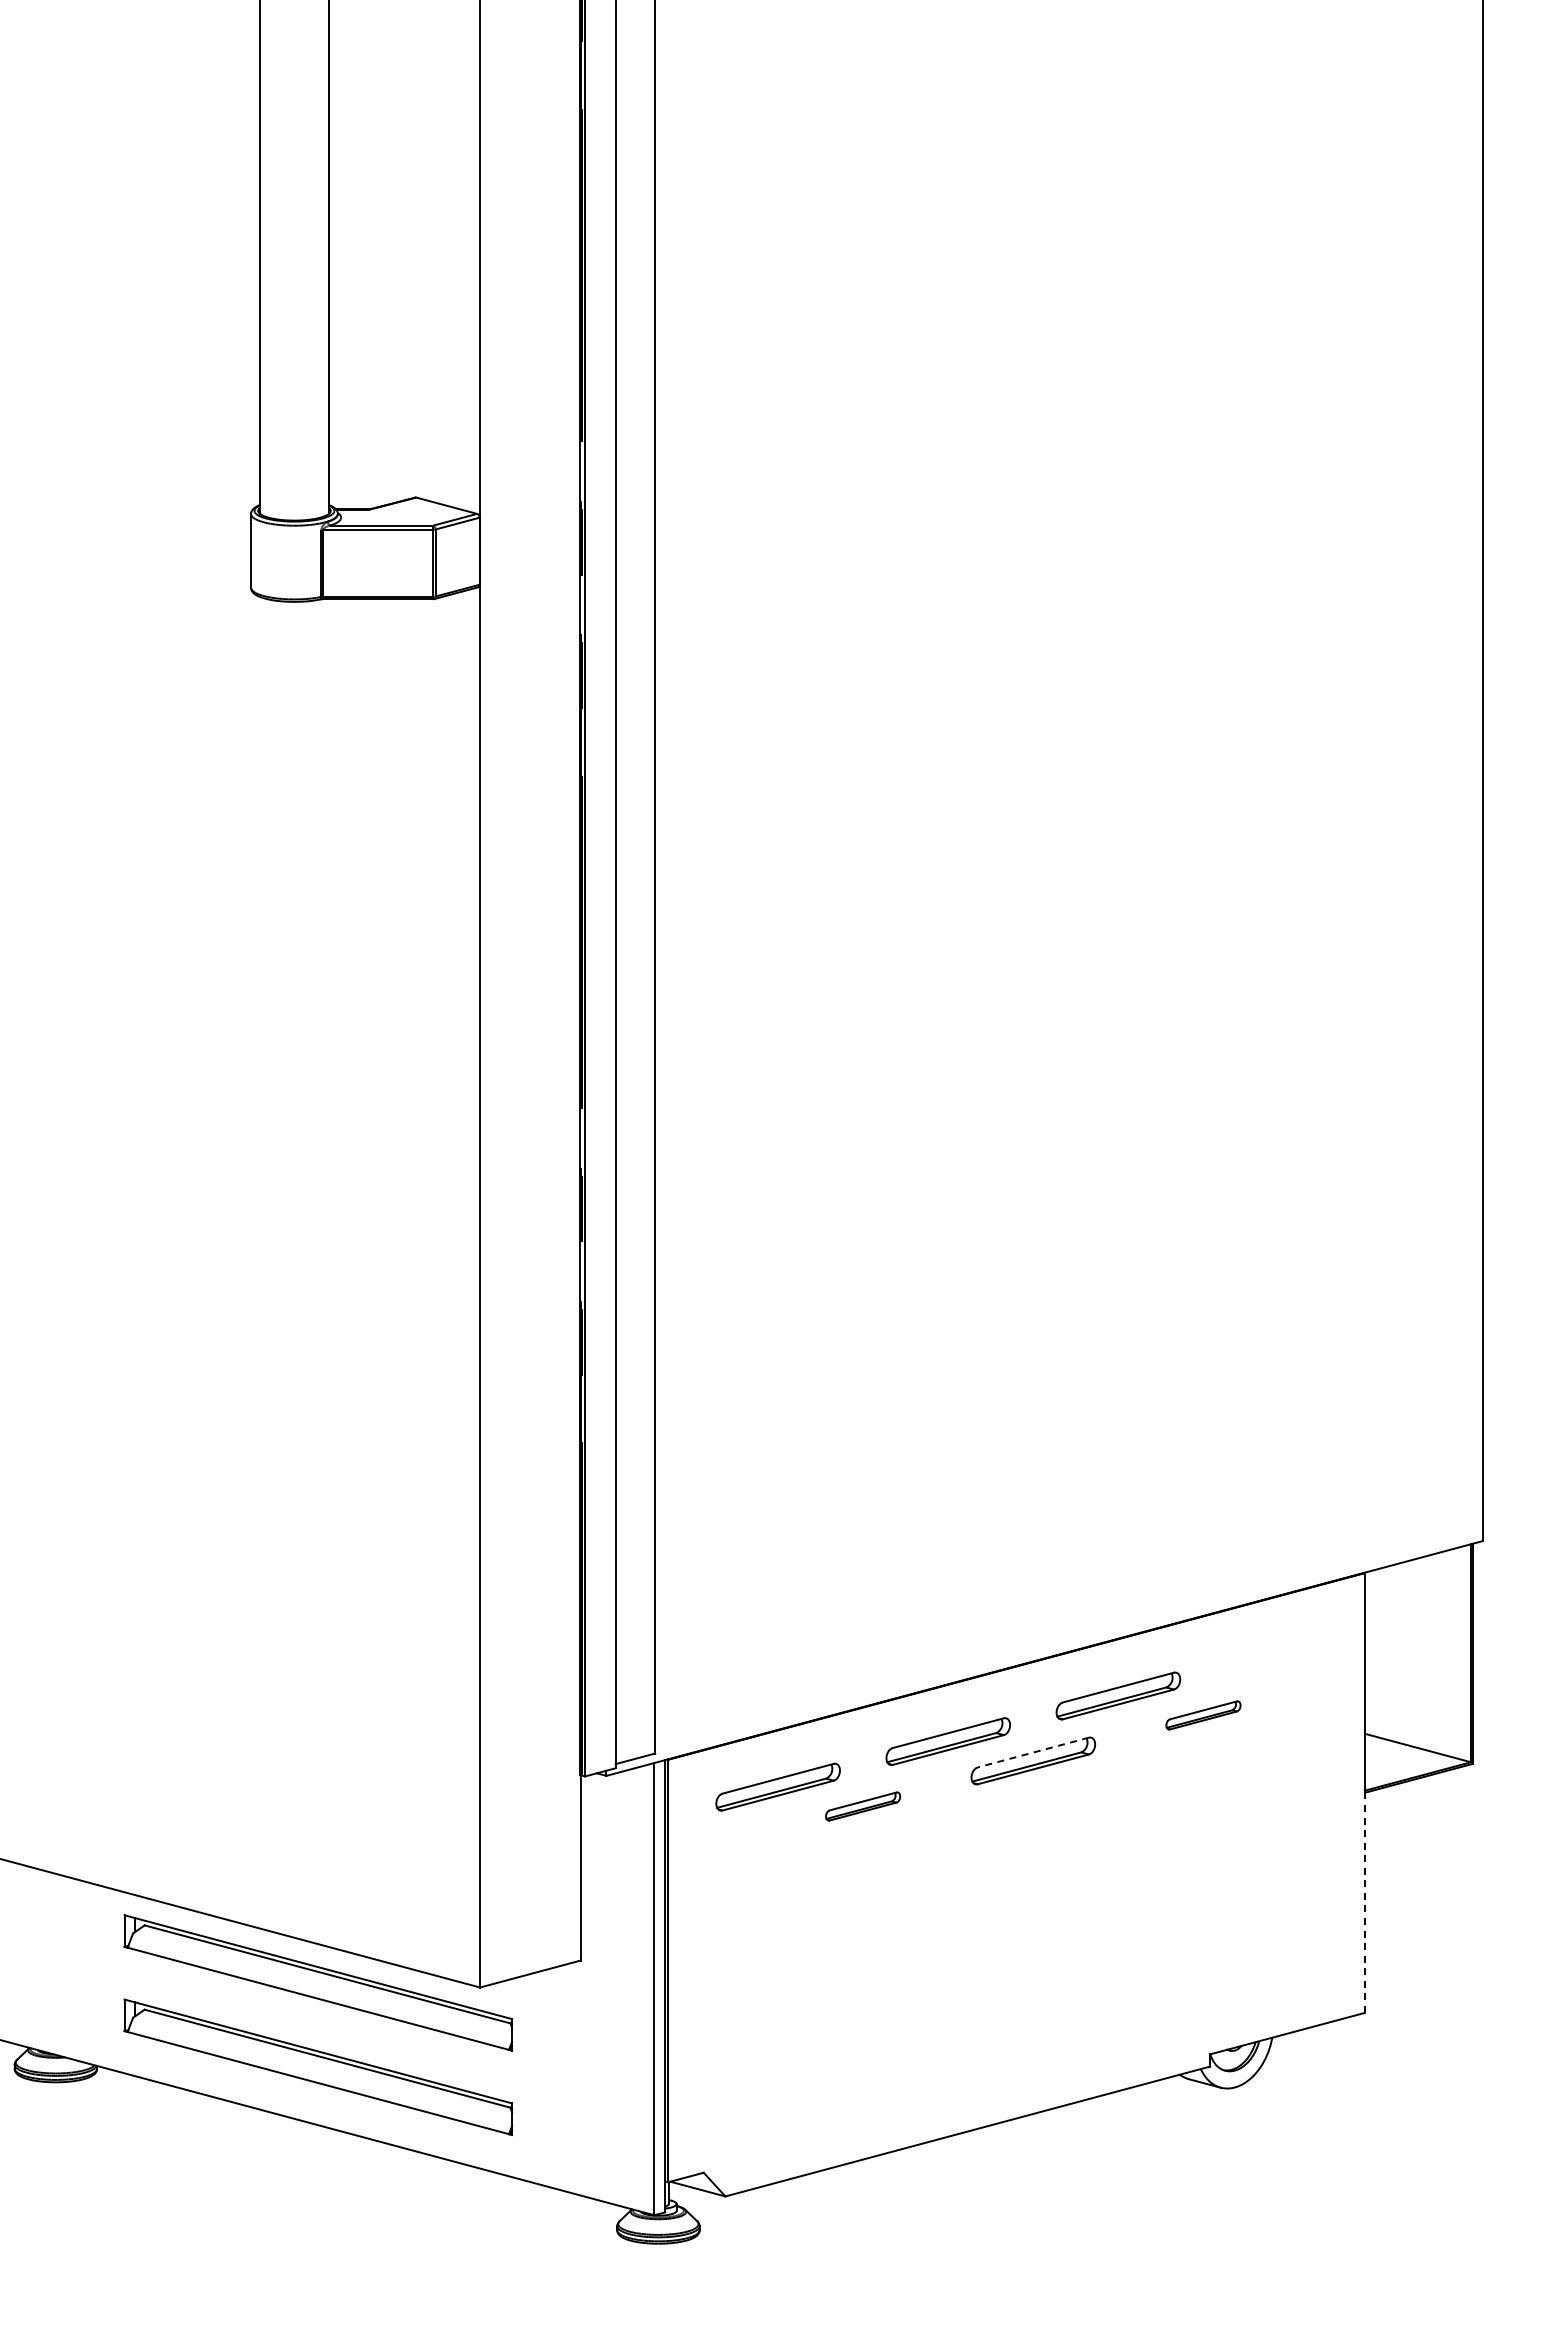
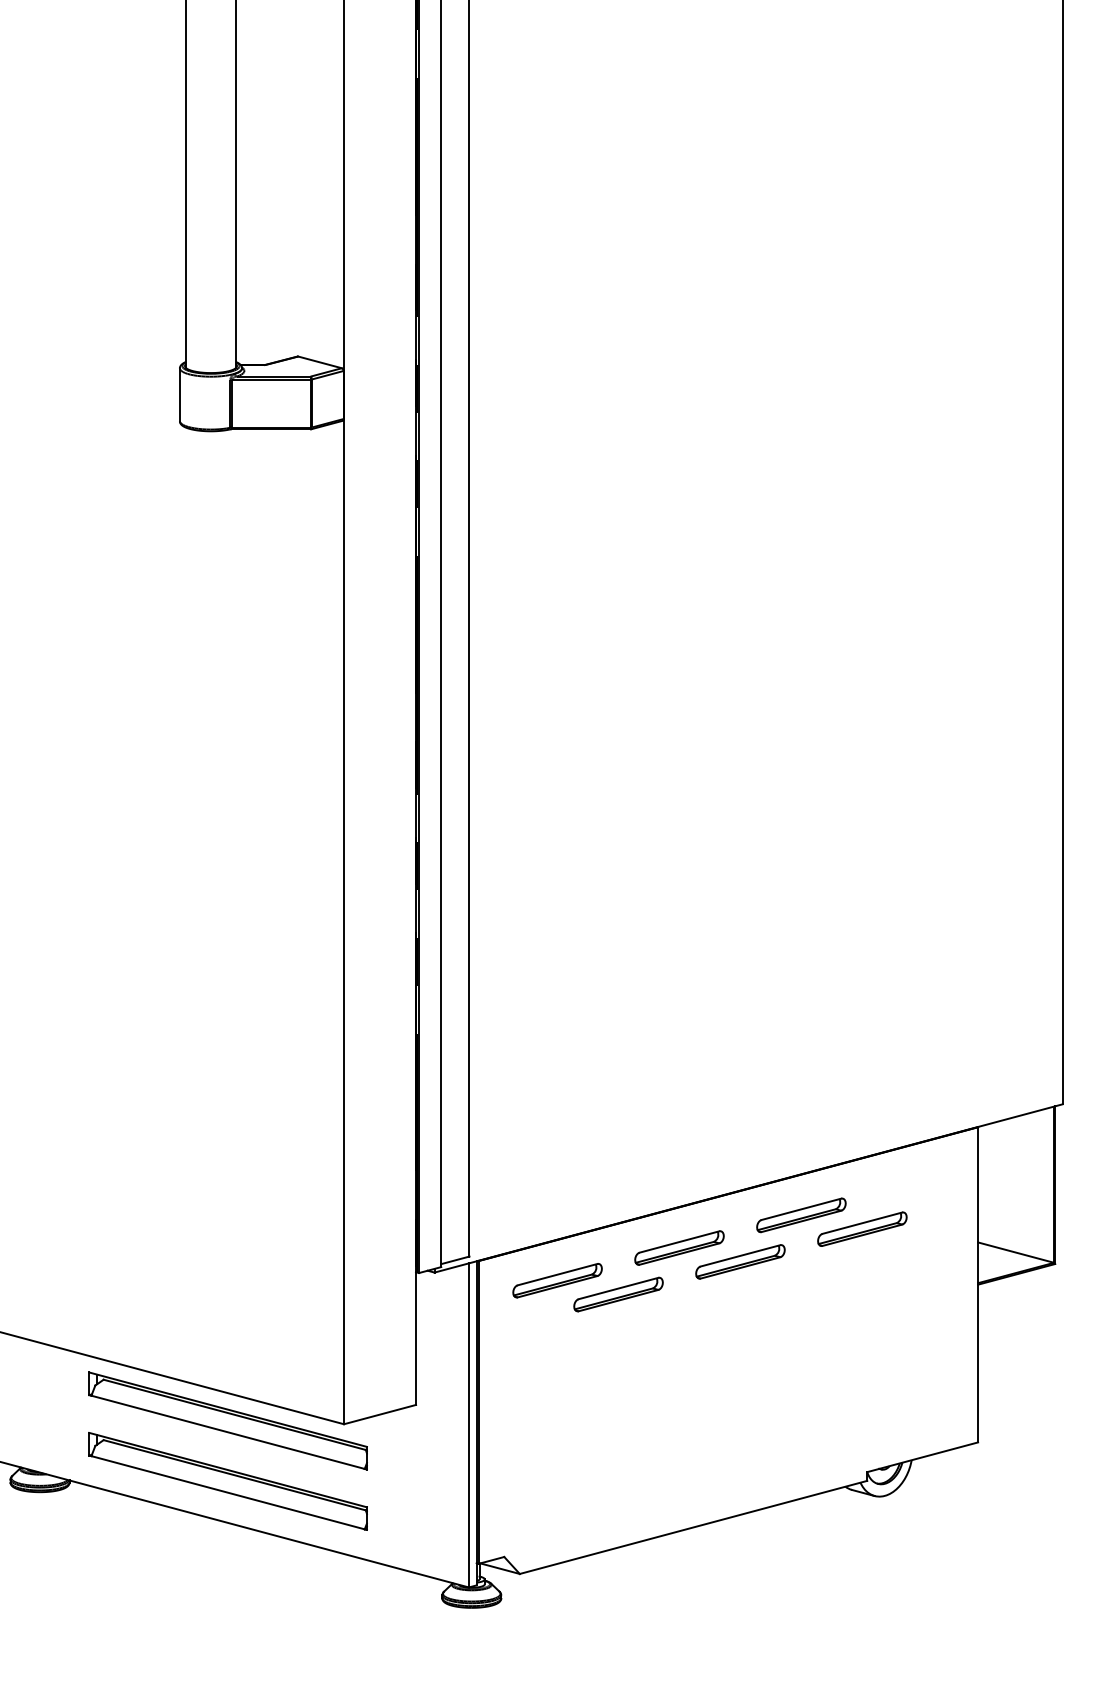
part: (1203, 1715) -> (862, 1229), size x1.67
line: (1033, 1752) -> (740, 1255), dashed -> solid
part: (862, 1806) -> (618, 1294), size x1.67
line: (1364, 1902) -> (977, 1363), dashed -> solid

